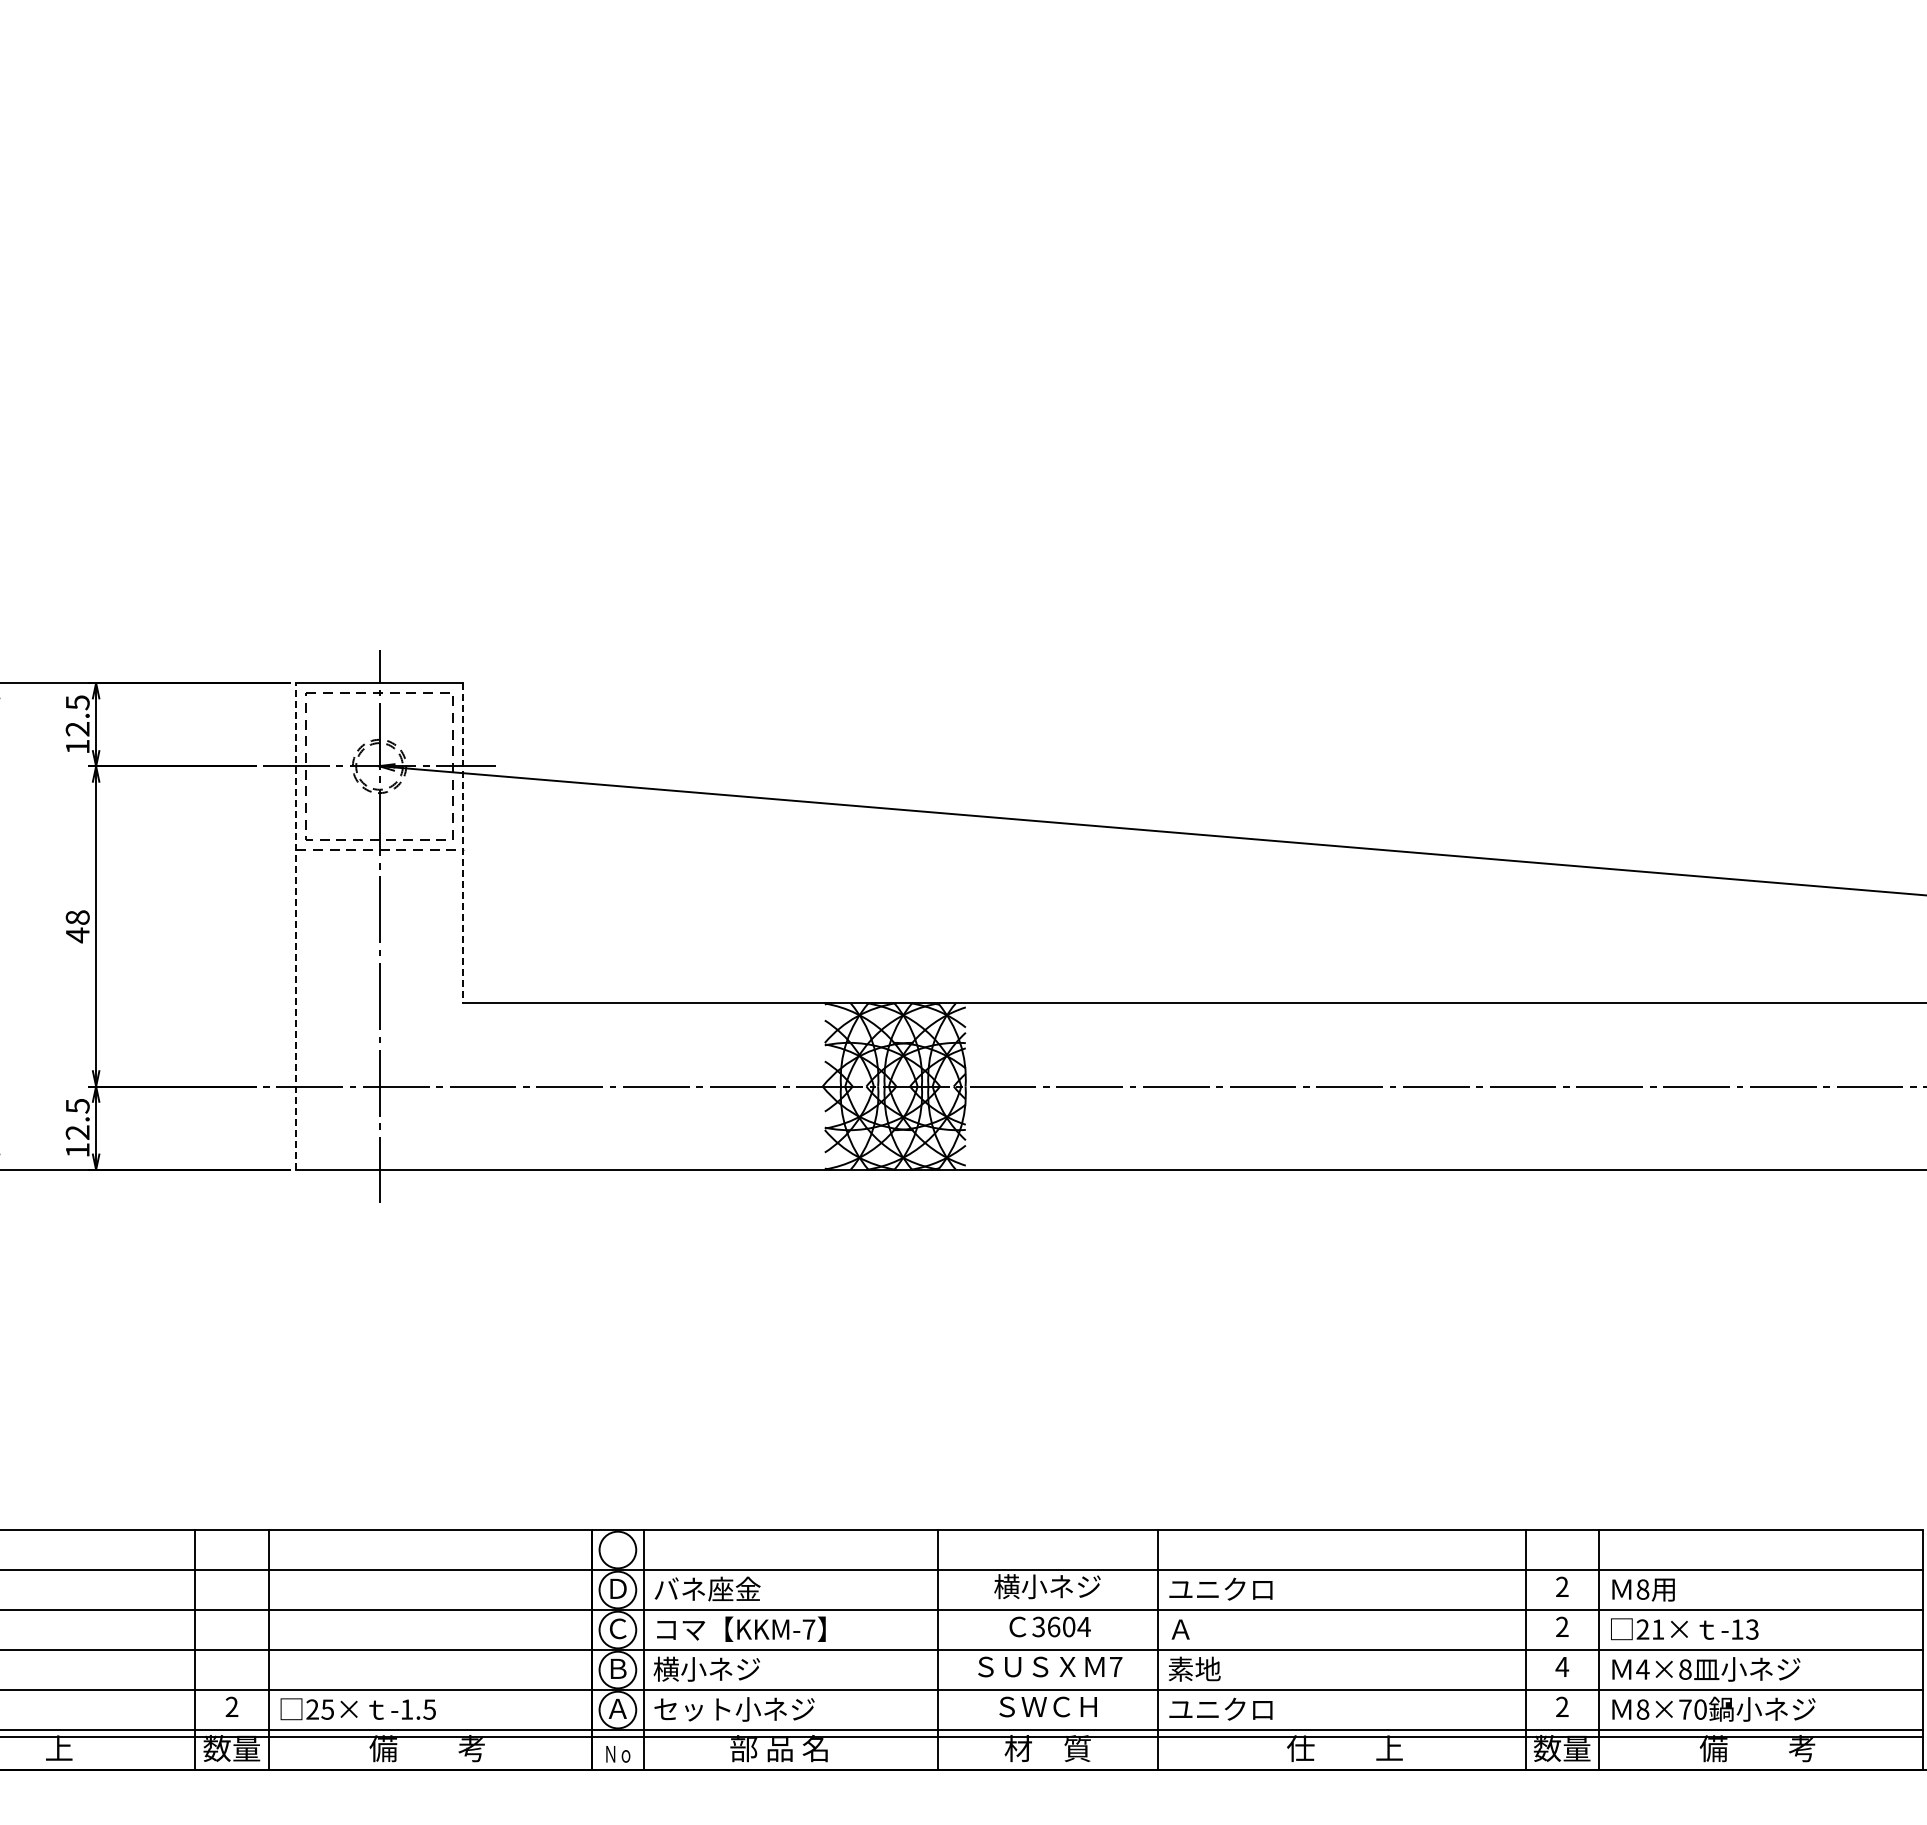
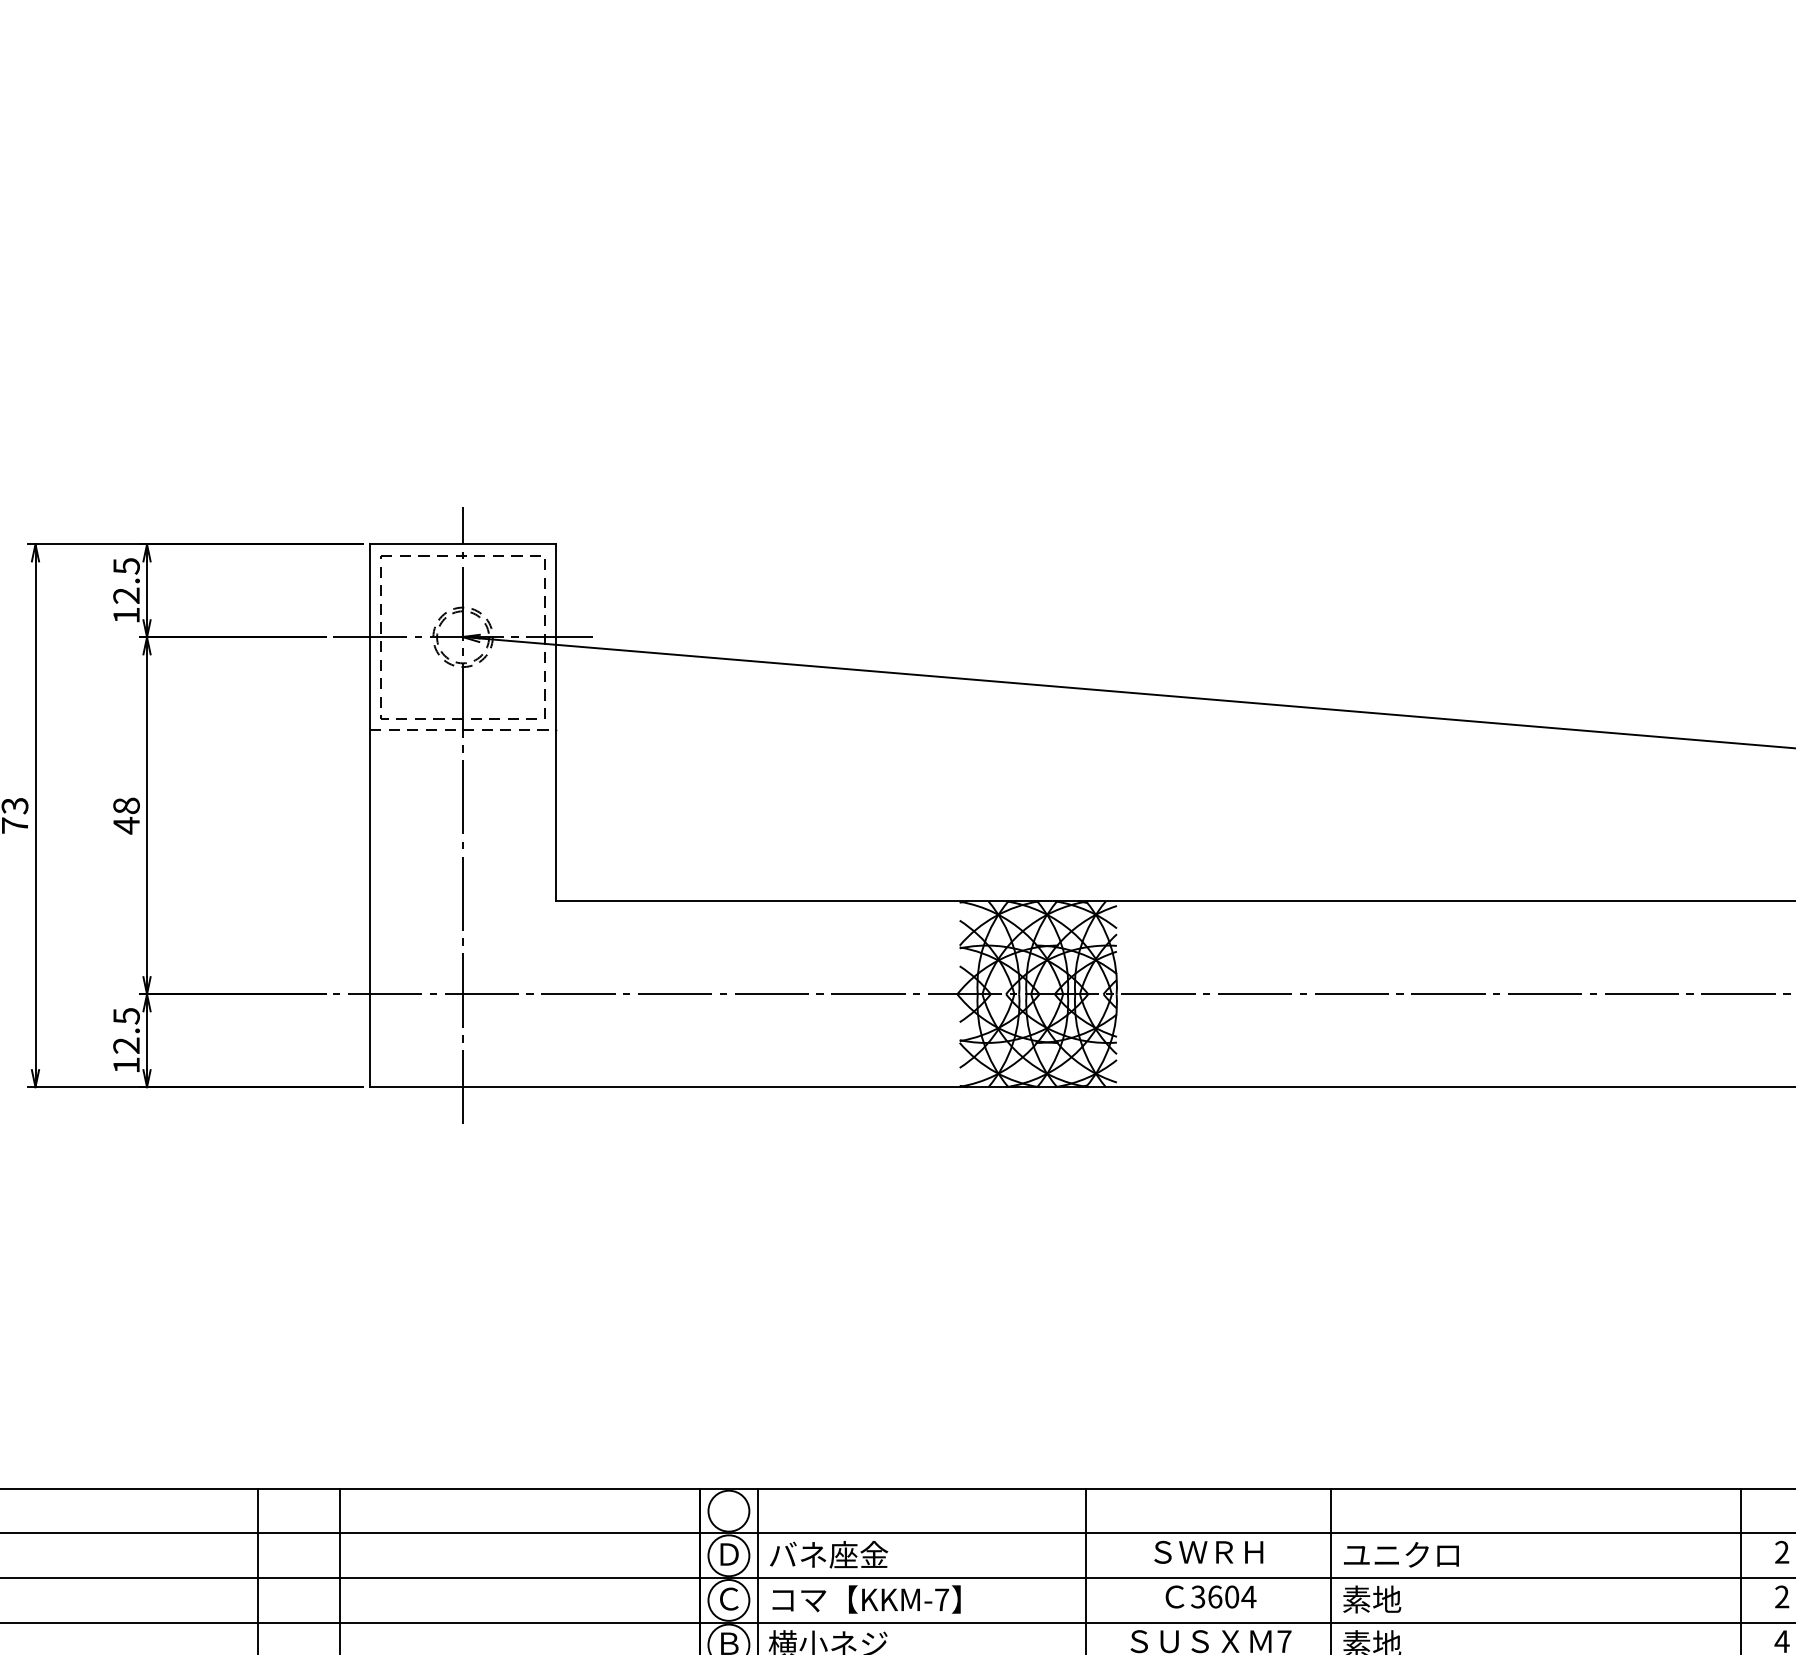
line: (462, 843) -> (555, 723), dashed -> solid
line: (296, 925) -> (370, 814), dashed -> solid
text: (1047, 1586) -> (1208, 1551), 横小ネジ -> ＳＷＲＨ
text: (1194, 1628) -> (1371, 1598), Ａ -> 素地

